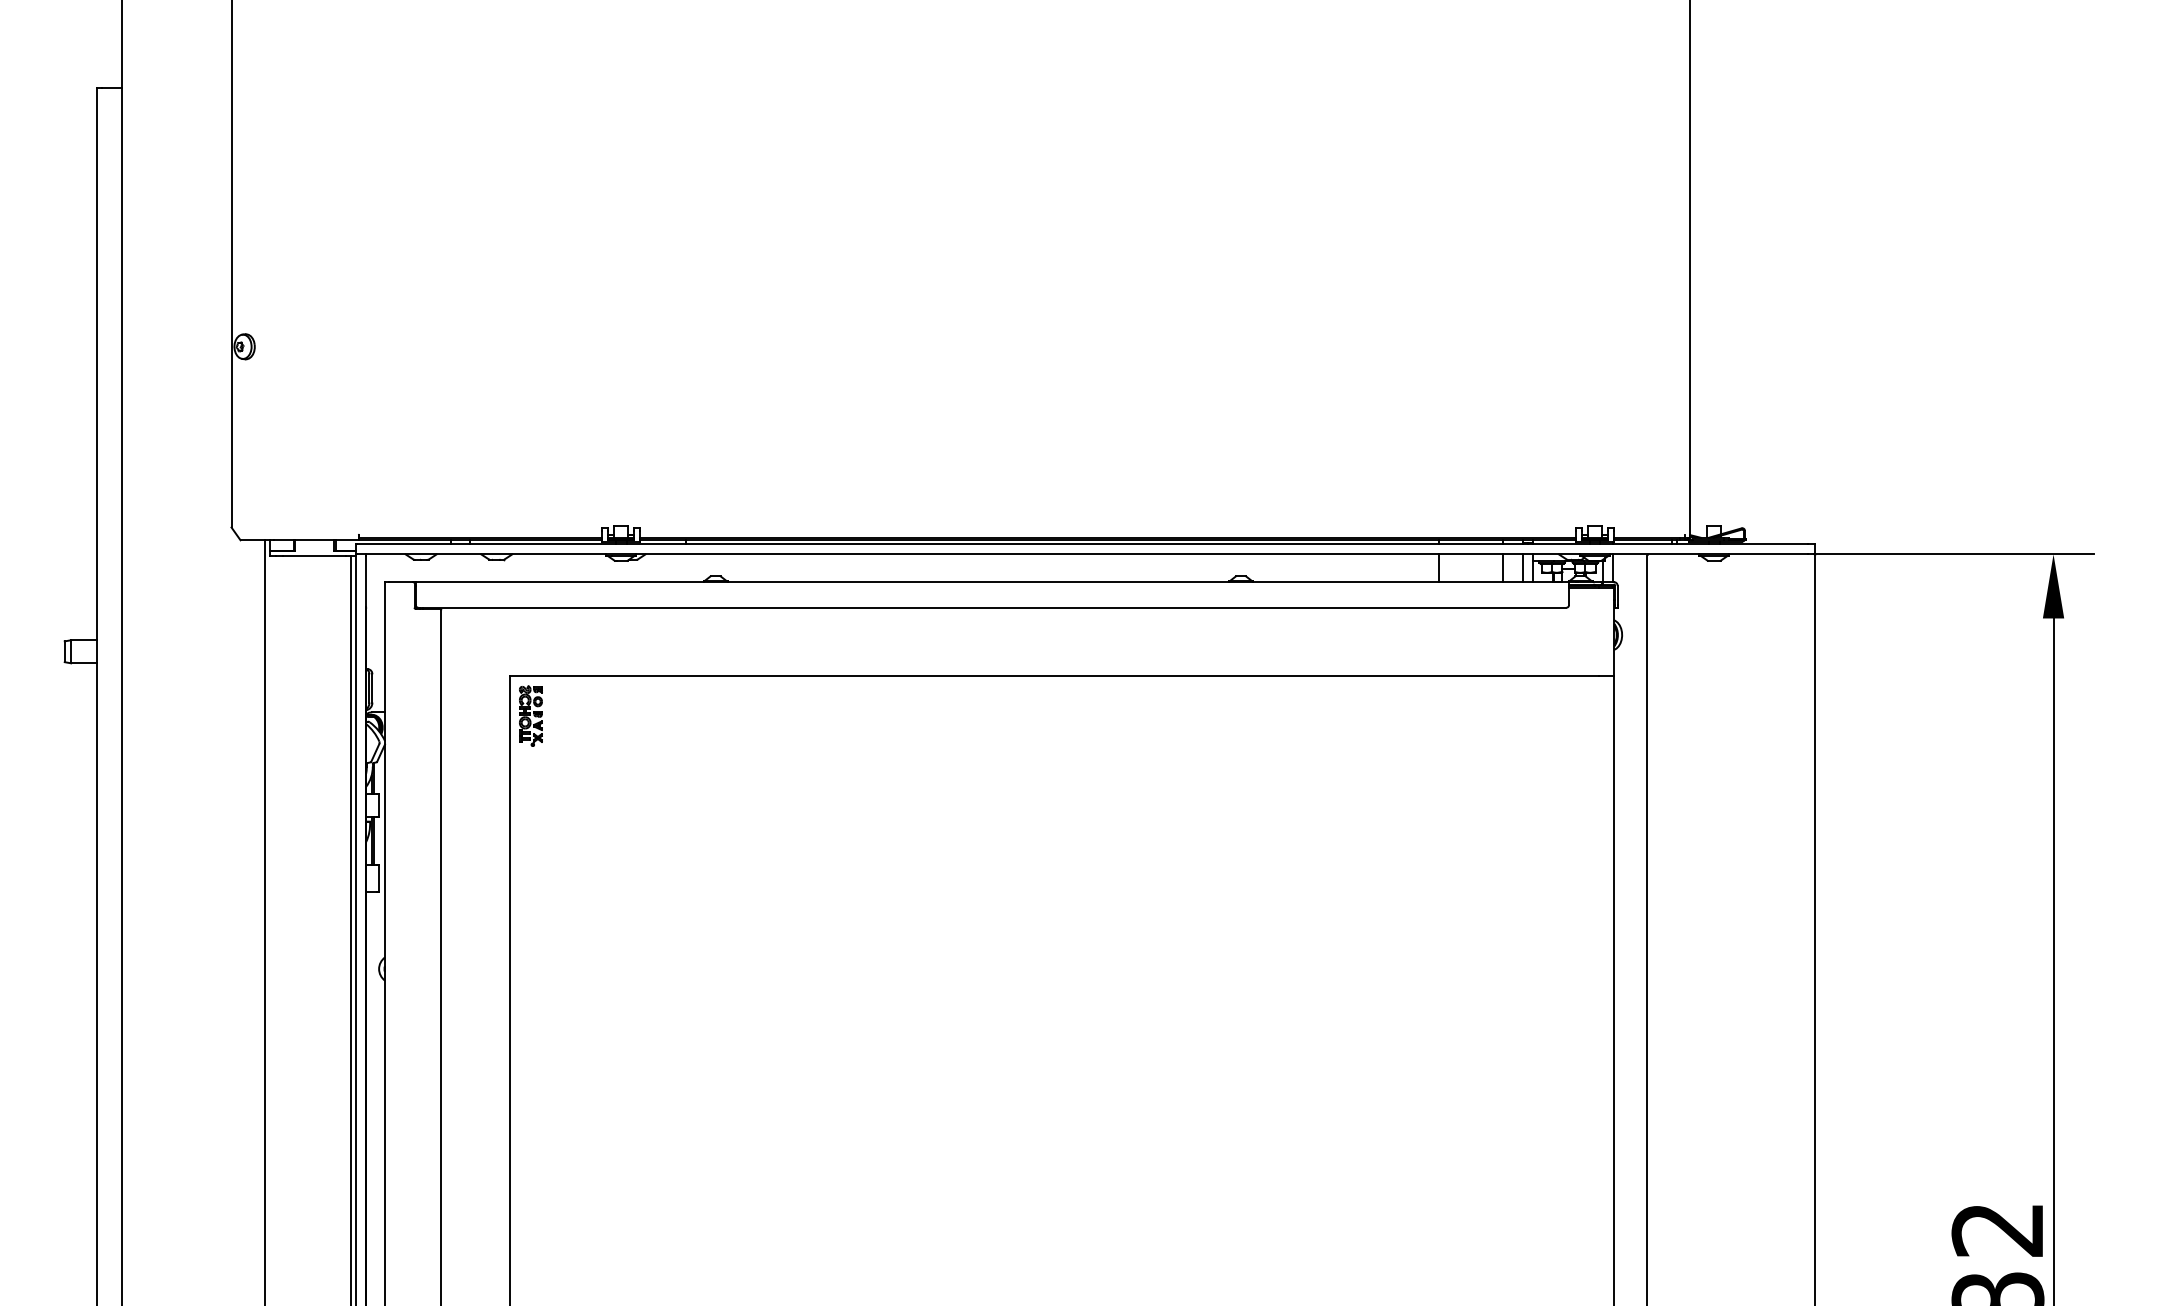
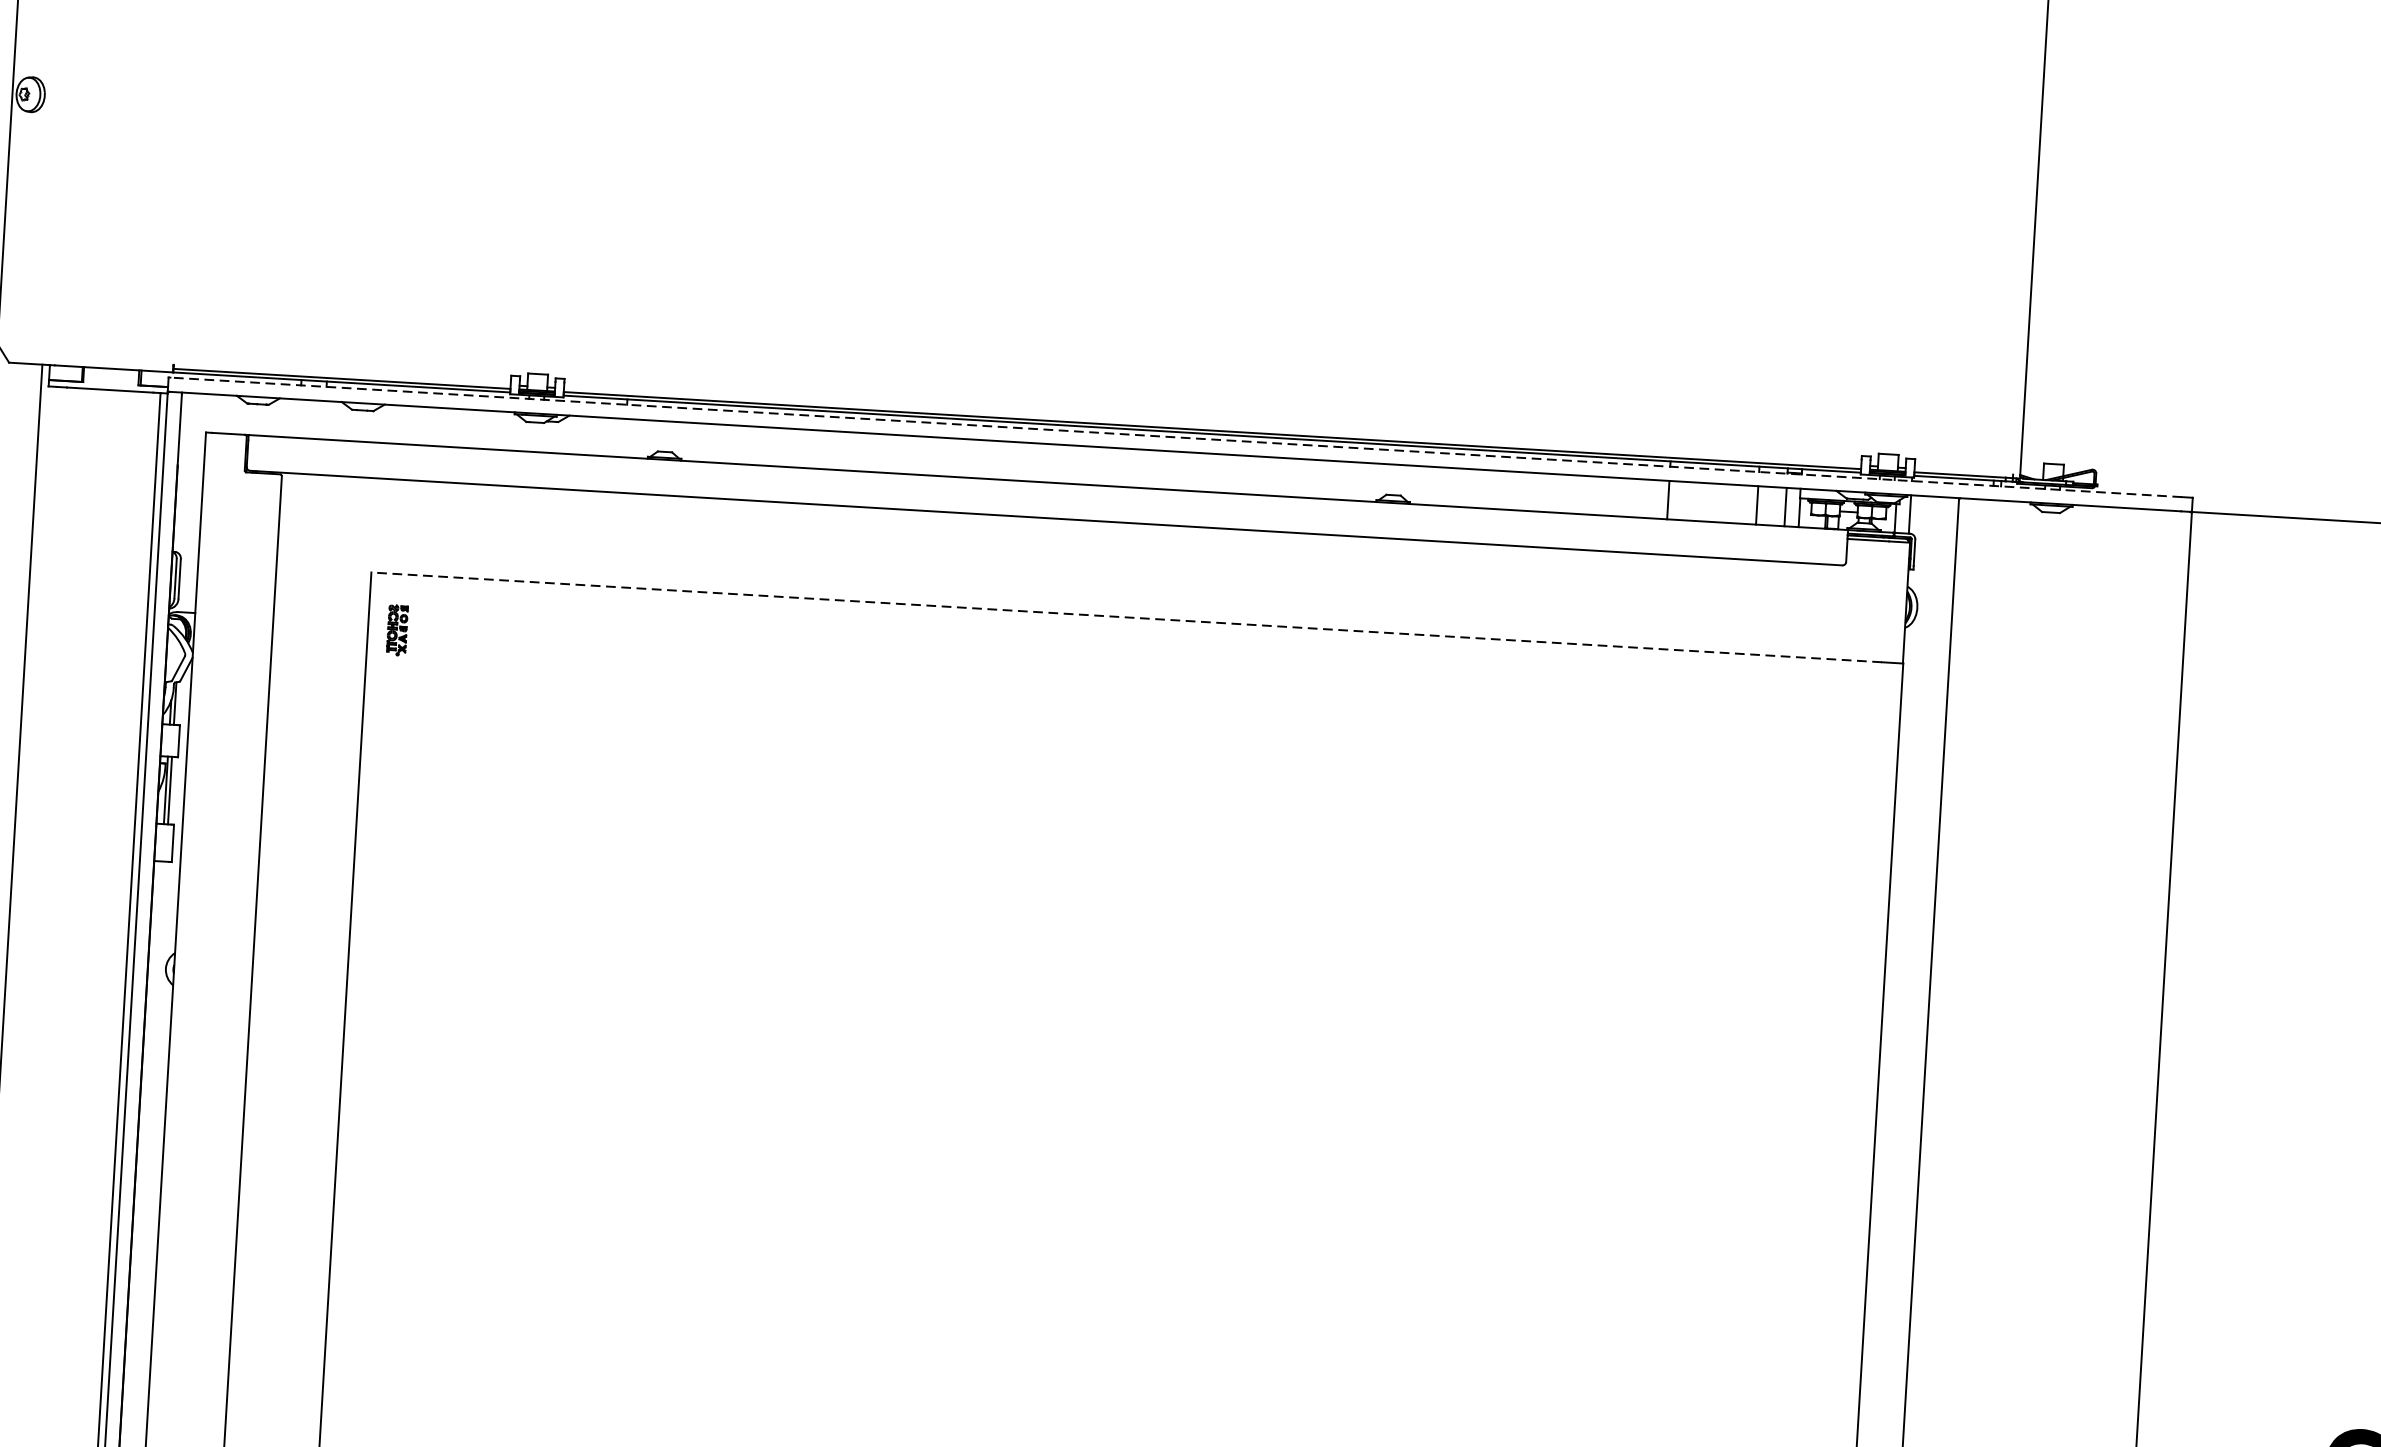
line: (1081, 544) -> (1175, 437), solid -> dashed
line: (1054, 675) -> (1126, 617), solid -> dashed
part: (530, 715) -> (396, 629), size x0.6

